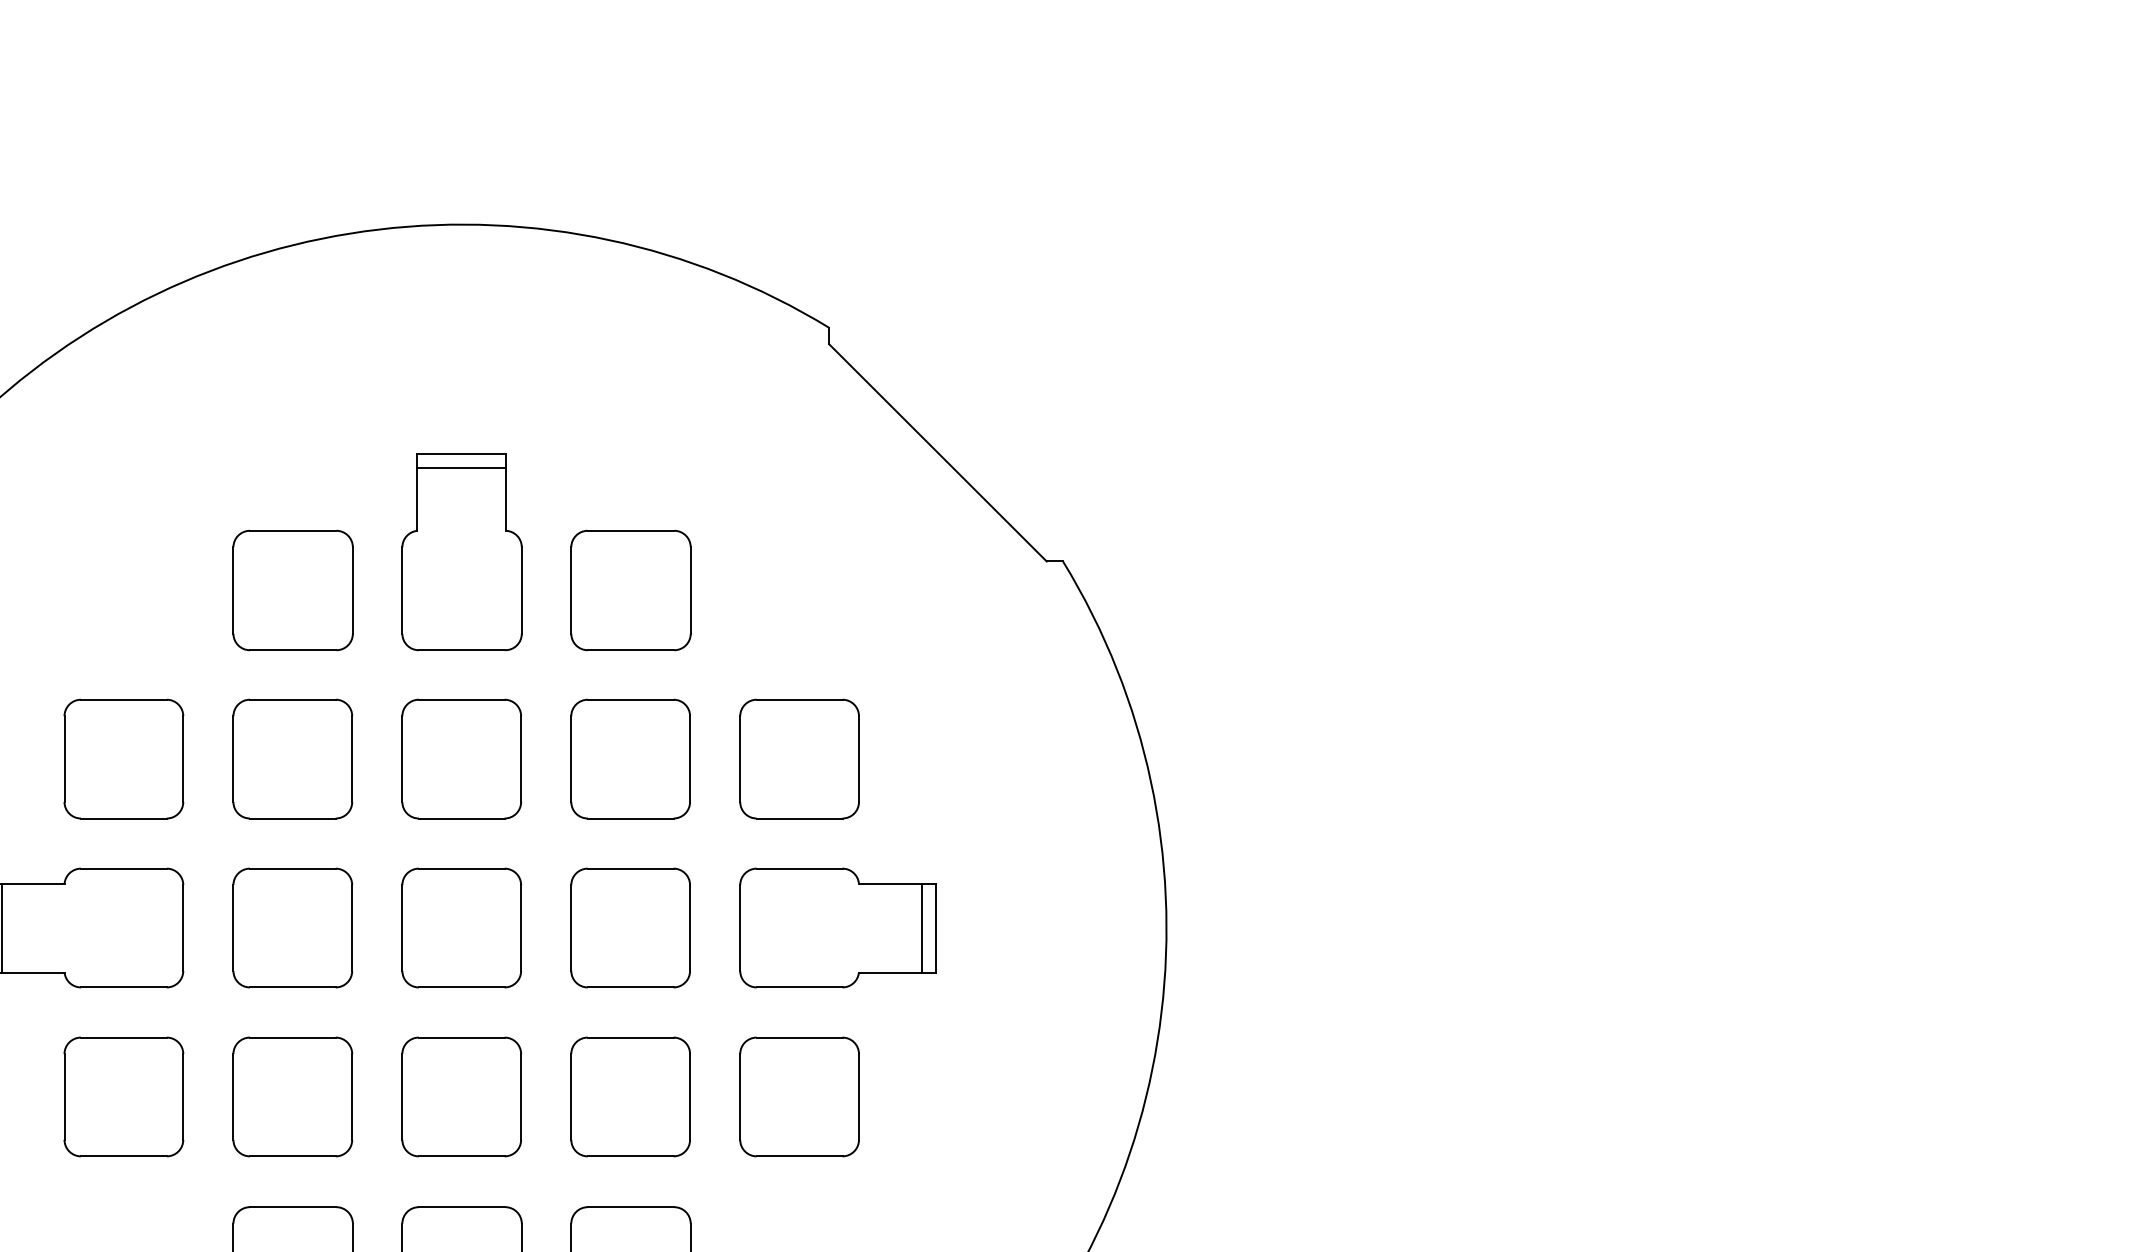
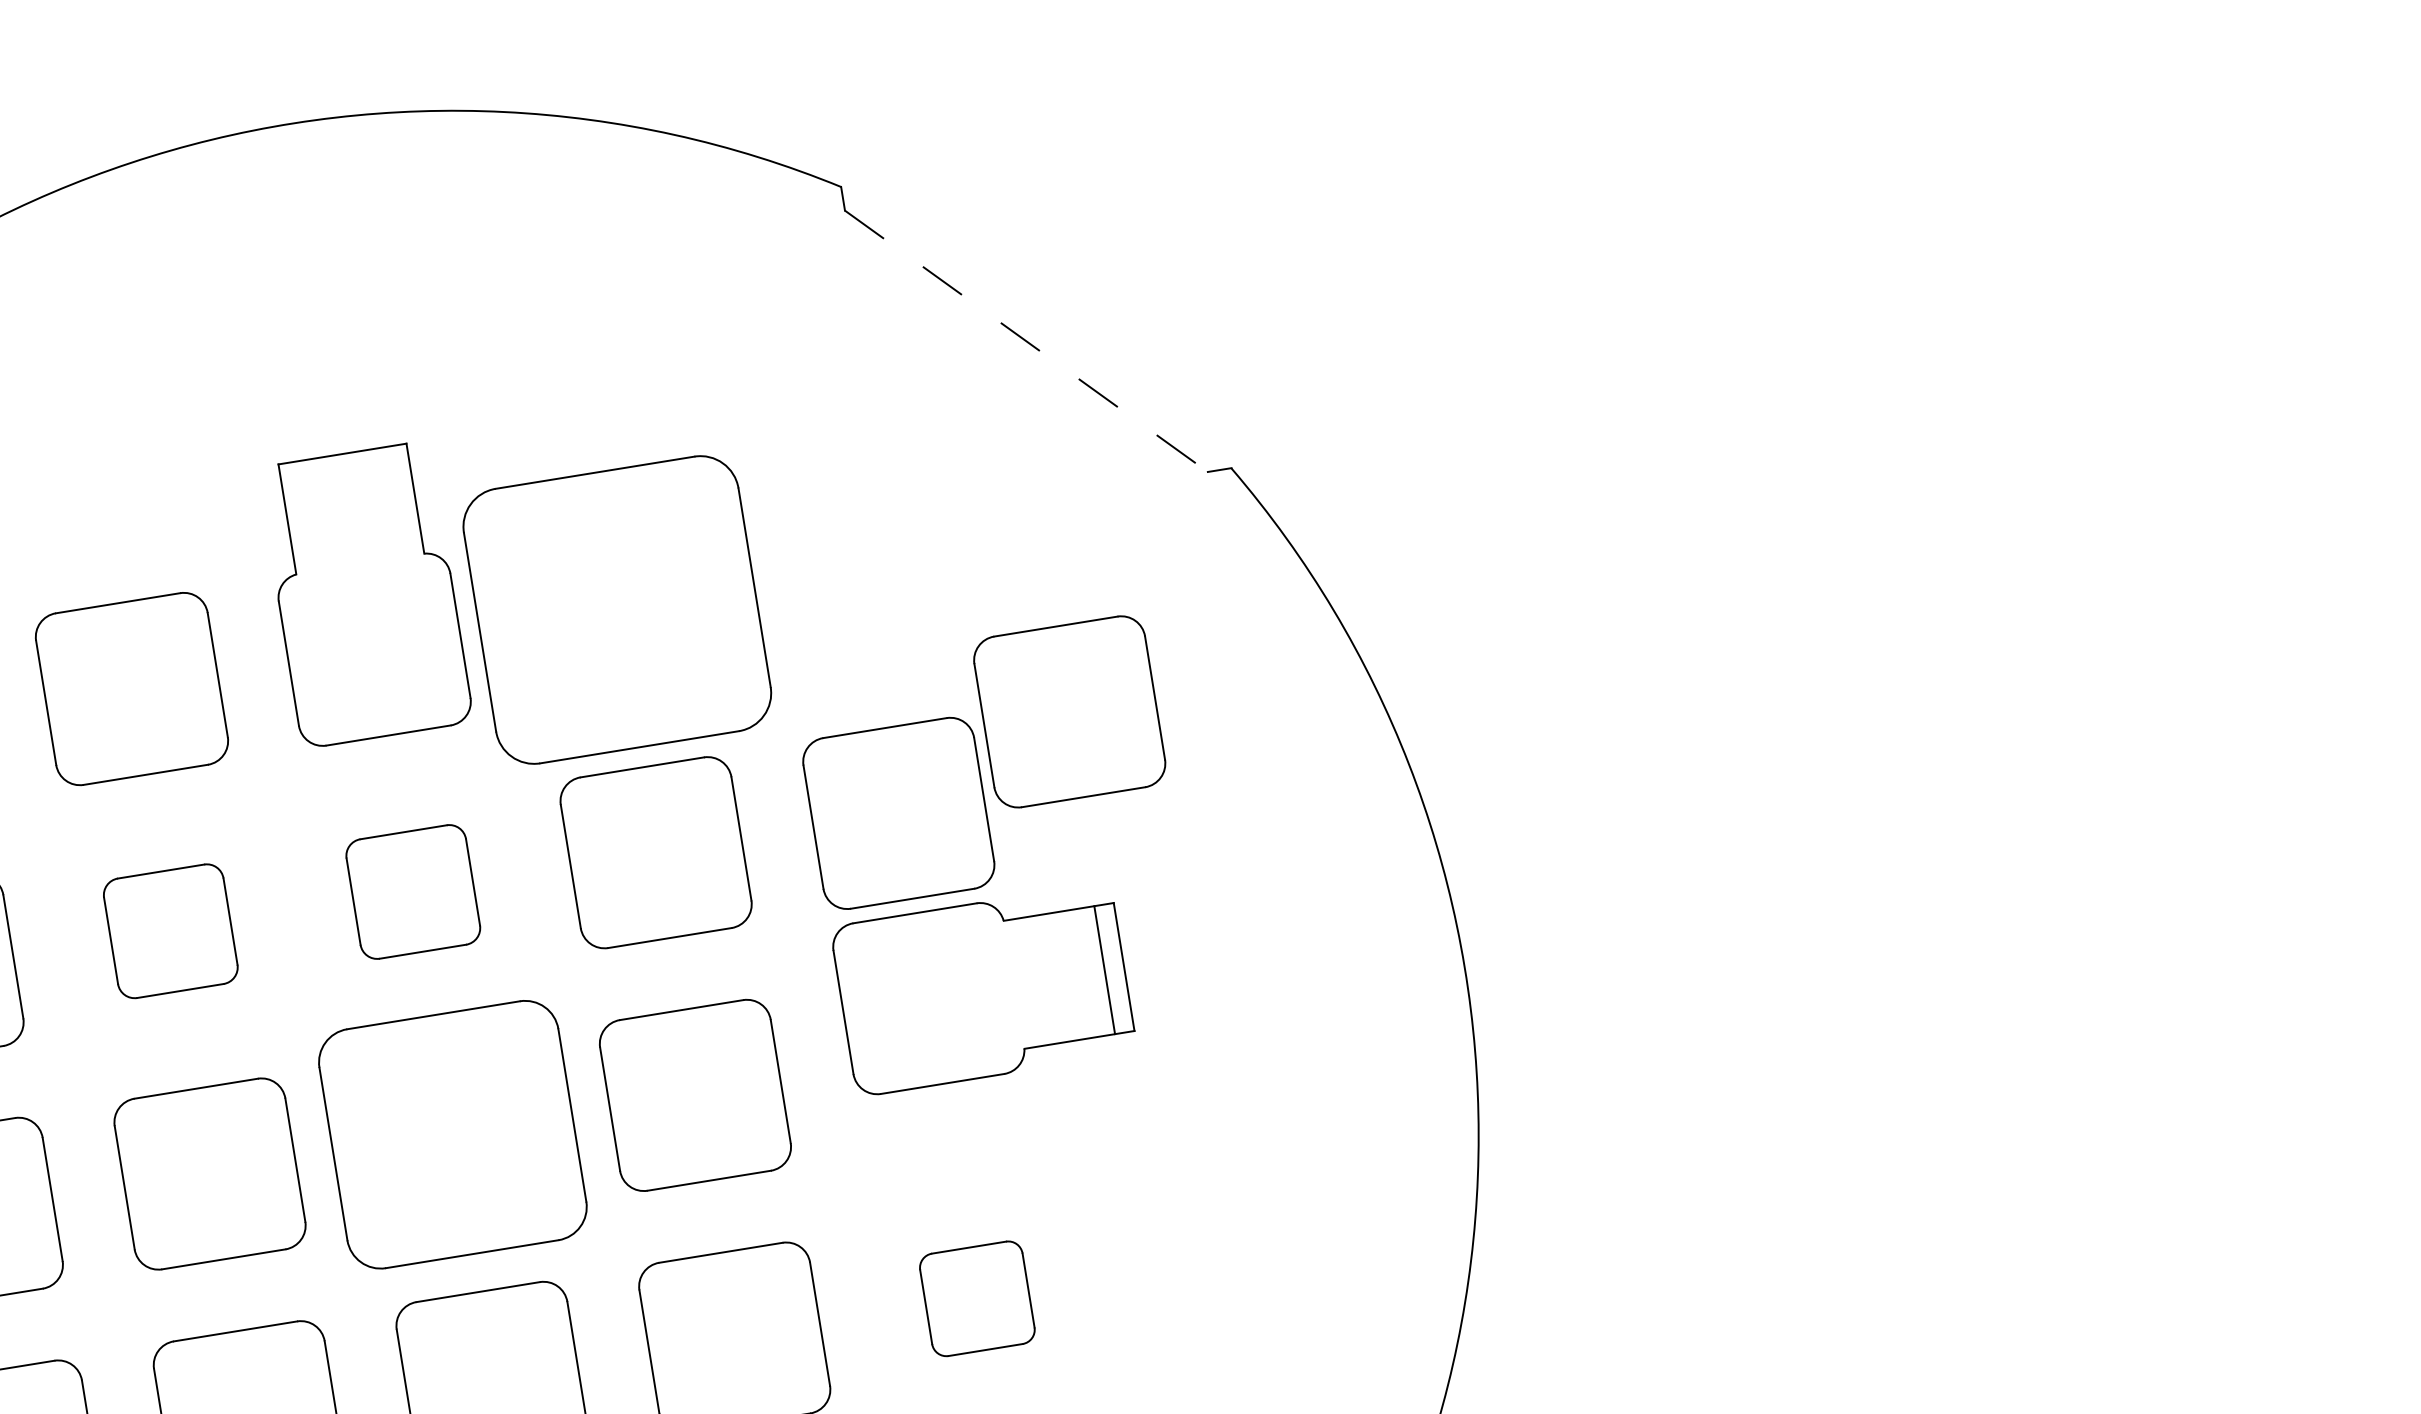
line: (938, 452) -> (1027, 340), solid -> dashed
line: (461, 467) -> (345, 473), removed
part: (630, 590) -> (616, 610), size x1.6
part: (926, 708) -> (1069, 711), added
part: (292, 758) -> (170, 930), size x0.7
part: (461, 758) -> (412, 891), size x0.7
part: (461, 927) -> (452, 1134), size x1.4
part: (837, 927) -> (983, 989), moved
part: (799, 1096) -> (977, 1298), size x0.6

